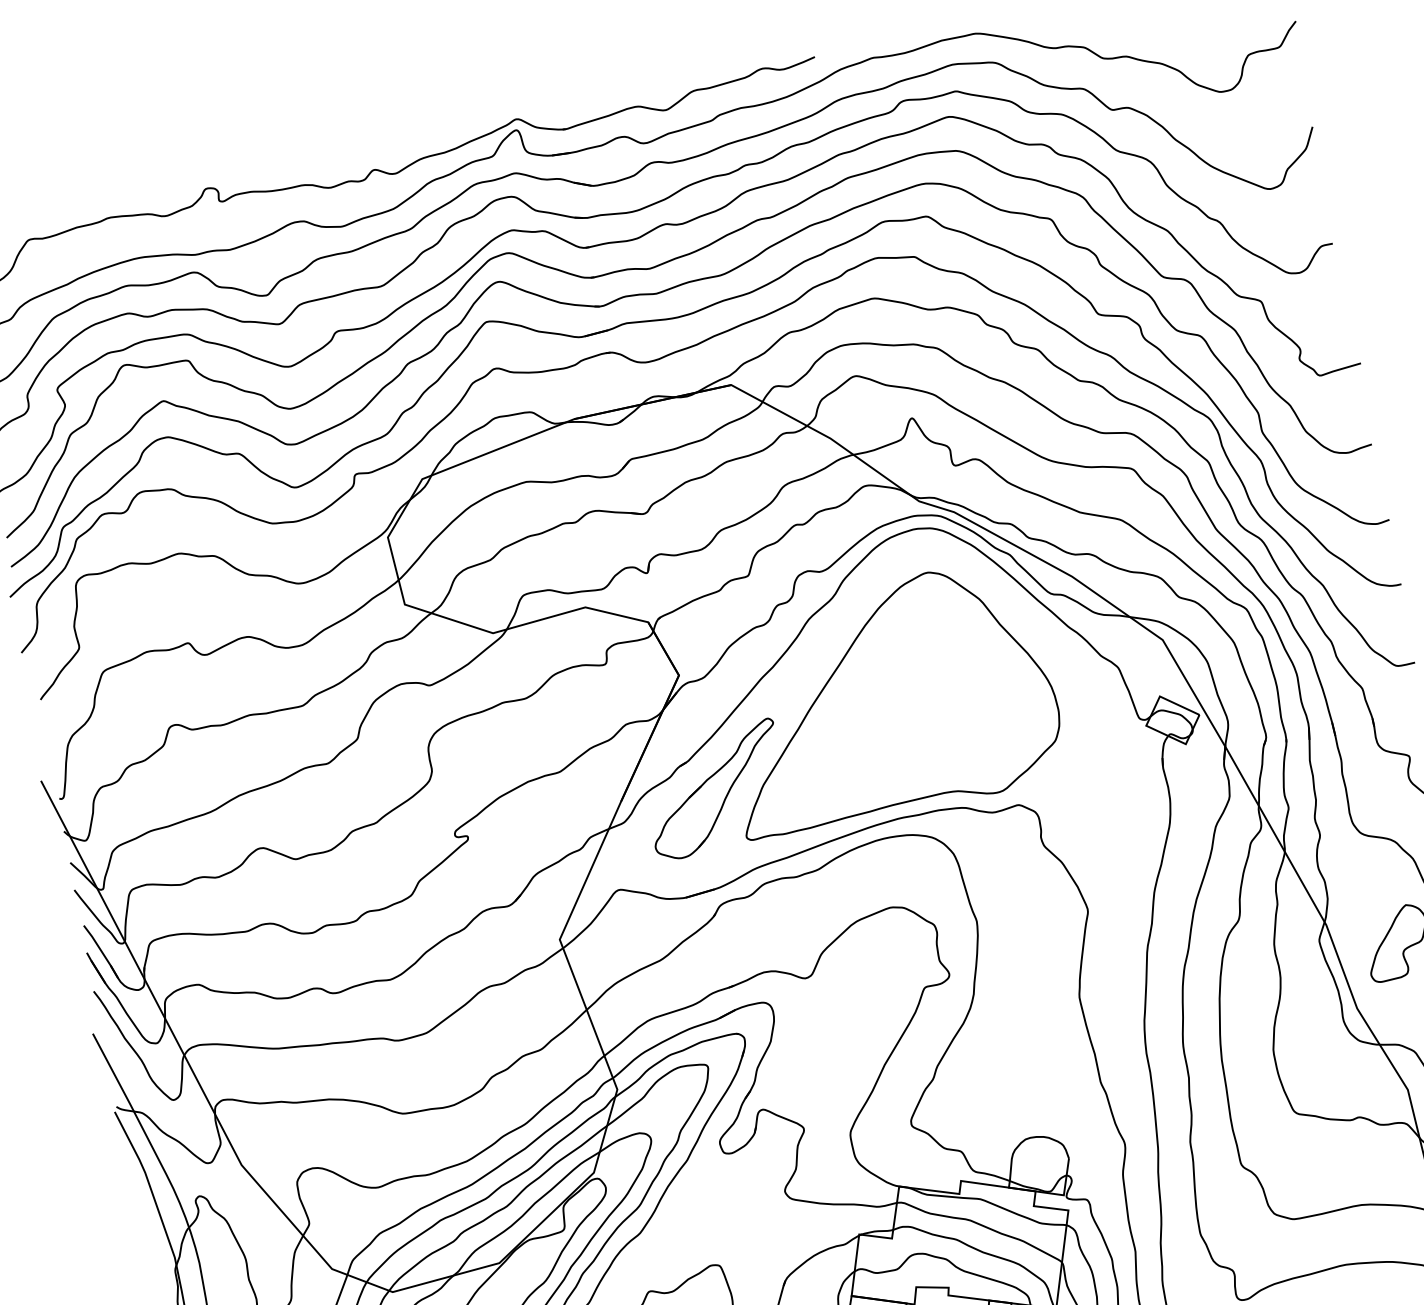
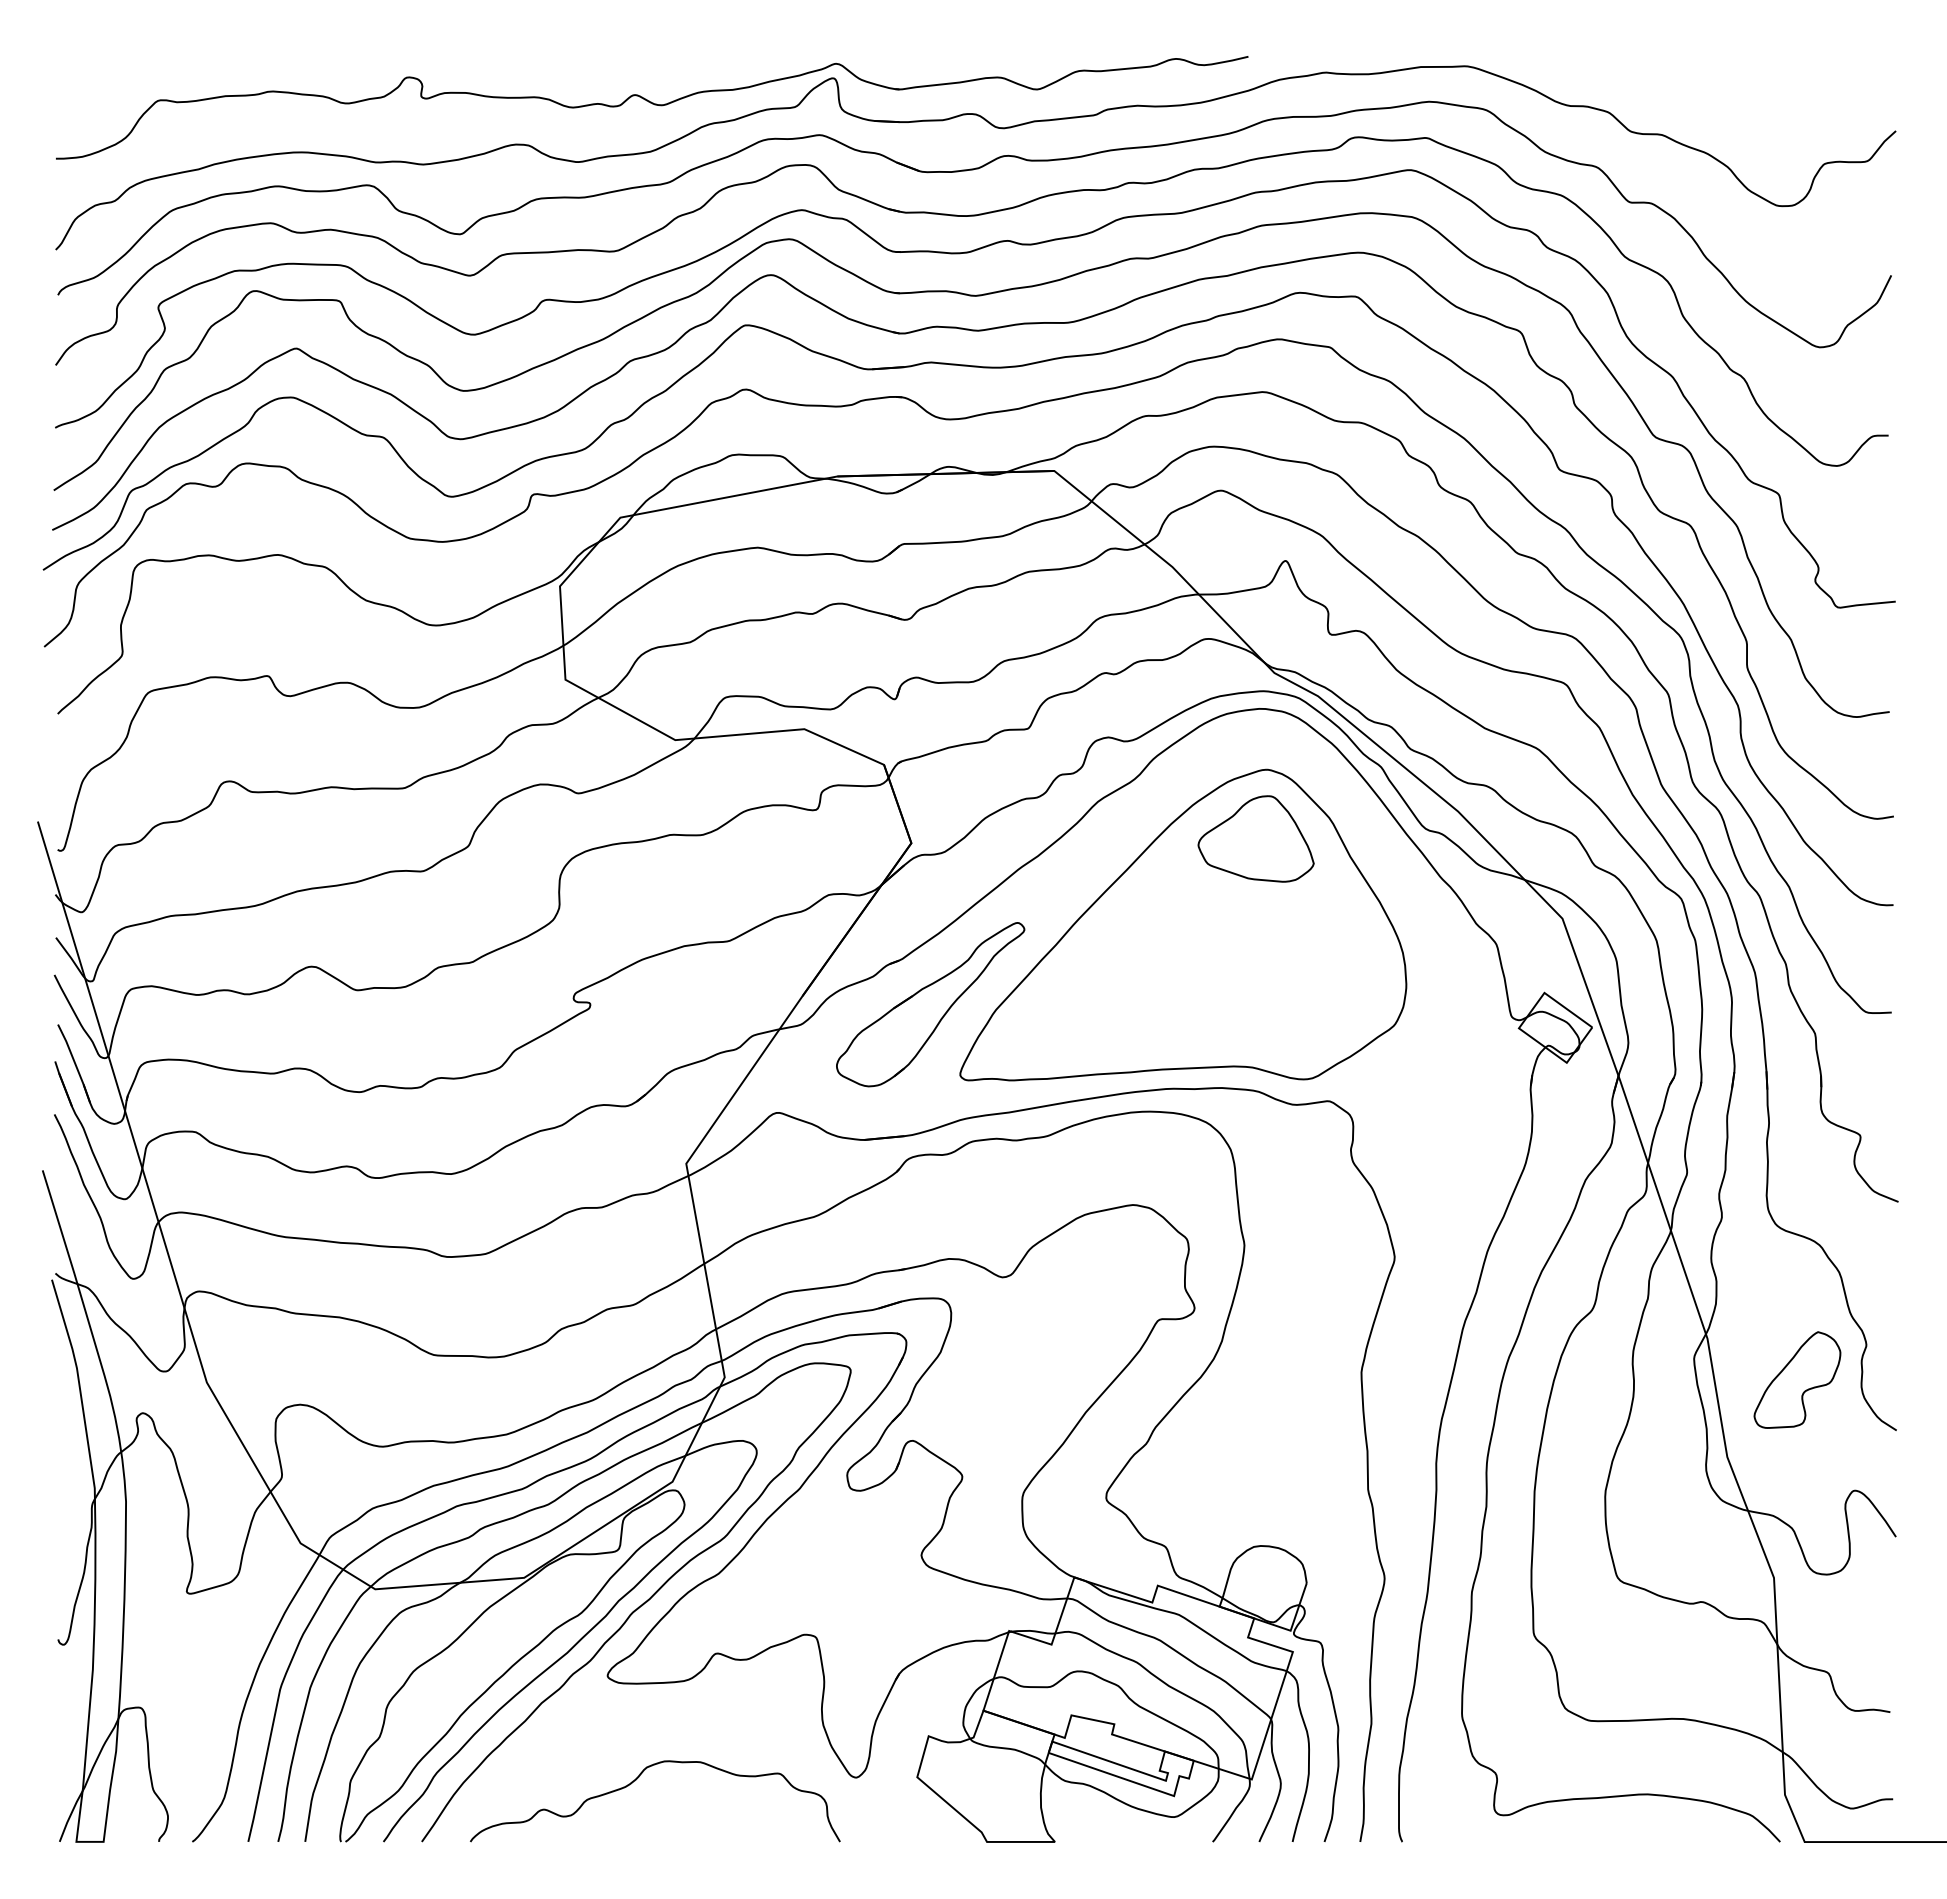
part: (928, 624) -> (1255, 838), added

